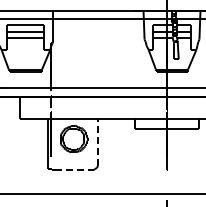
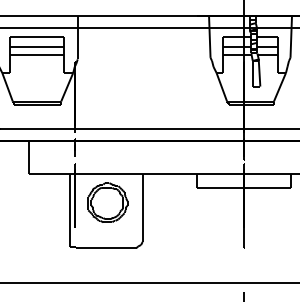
line: (97, 142) -> (141, 207), dashed -> solid
line: (74, 170) -> (108, 248), dashed -> solid

